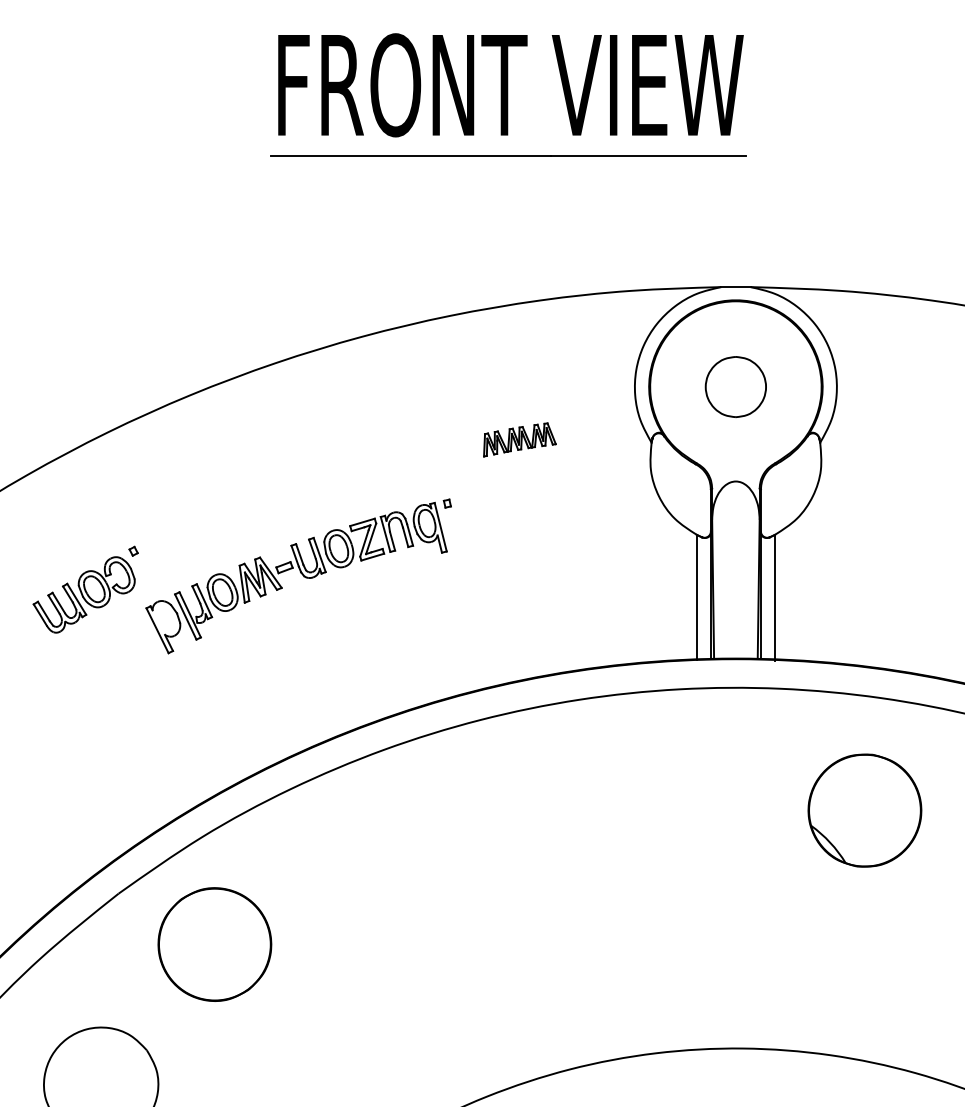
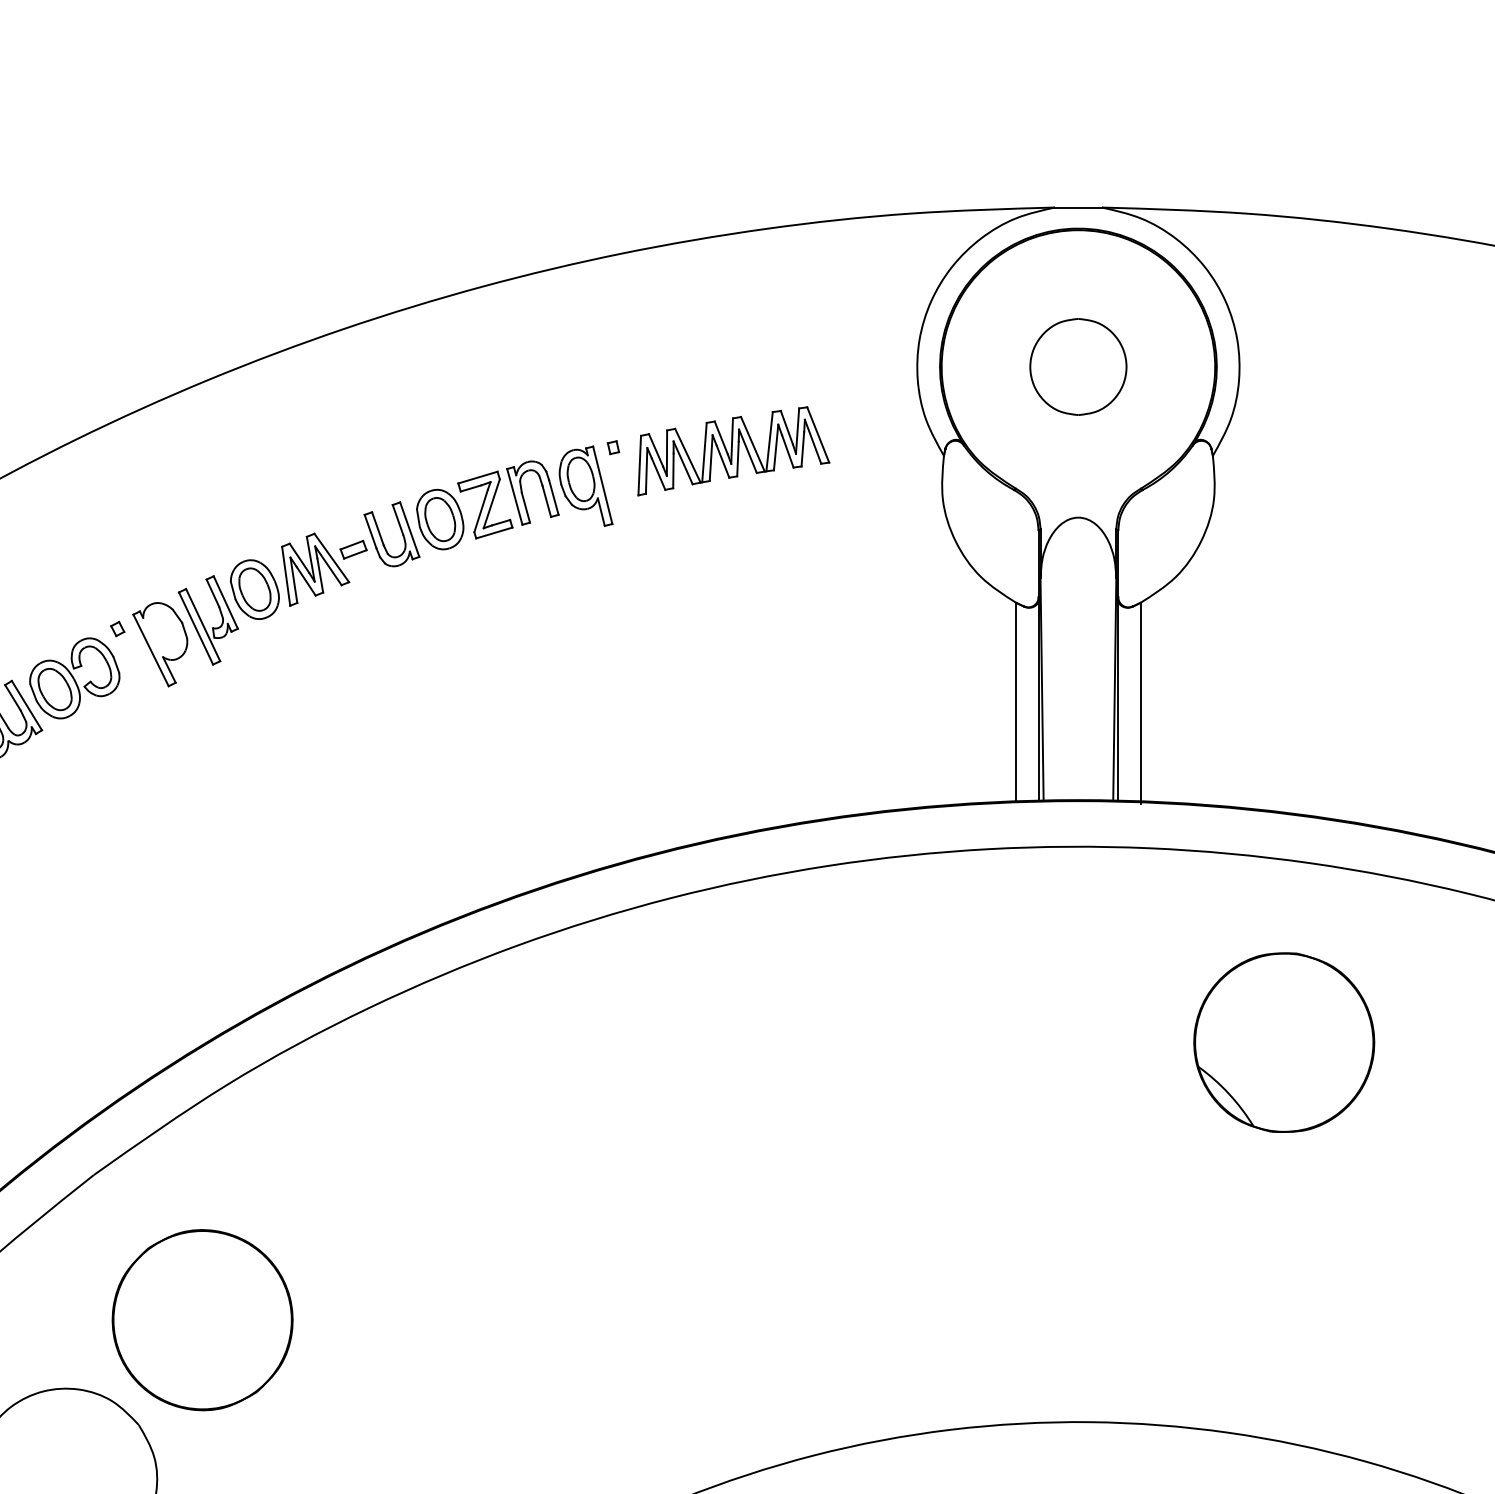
part: (519, 439) -> (733, 450), size x1.67
part: (298, 576) -> (375, 563), moved
part: (214, 944) -> (202, 1320), moved

